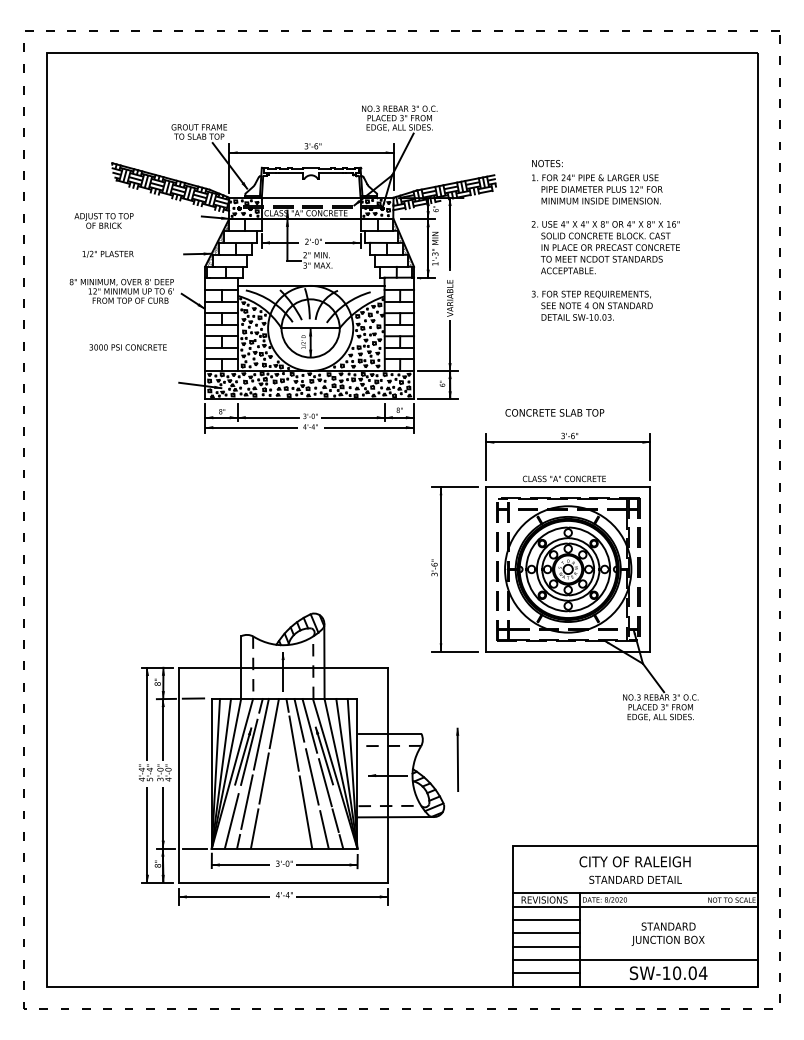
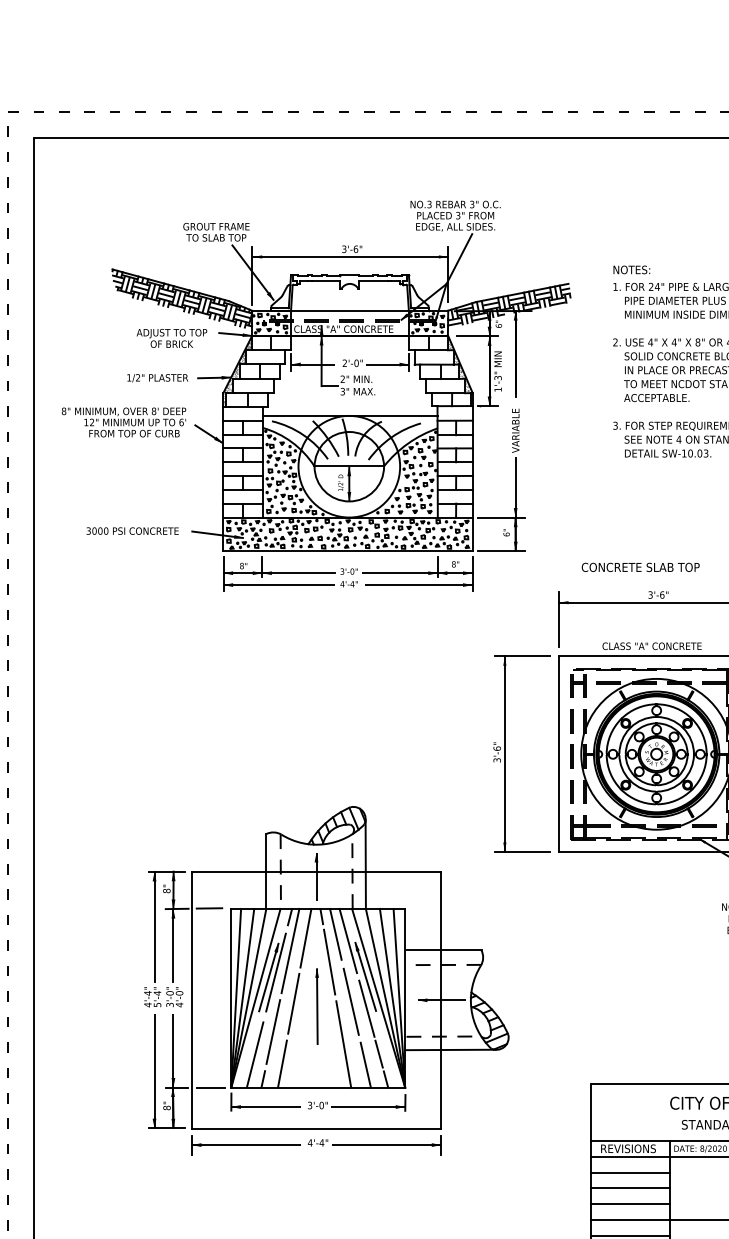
text: (103, 220) -> (171, 337), moved
text: (107, 253) -> (156, 377), moved
text: (127, 347) -> (131, 531), moved
part: (457, 759) -> (316, 1006), moved

